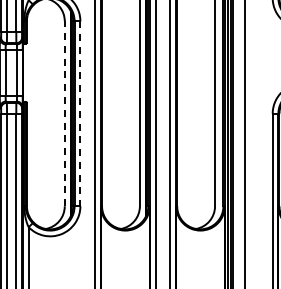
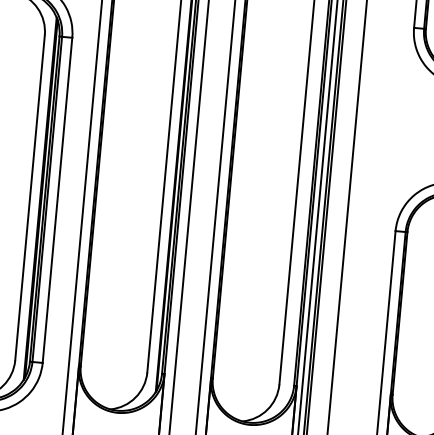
line: (64, 113) -> (29, 197), dashed -> solid
line: (80, 114) -> (57, 201), dashed -> solid

